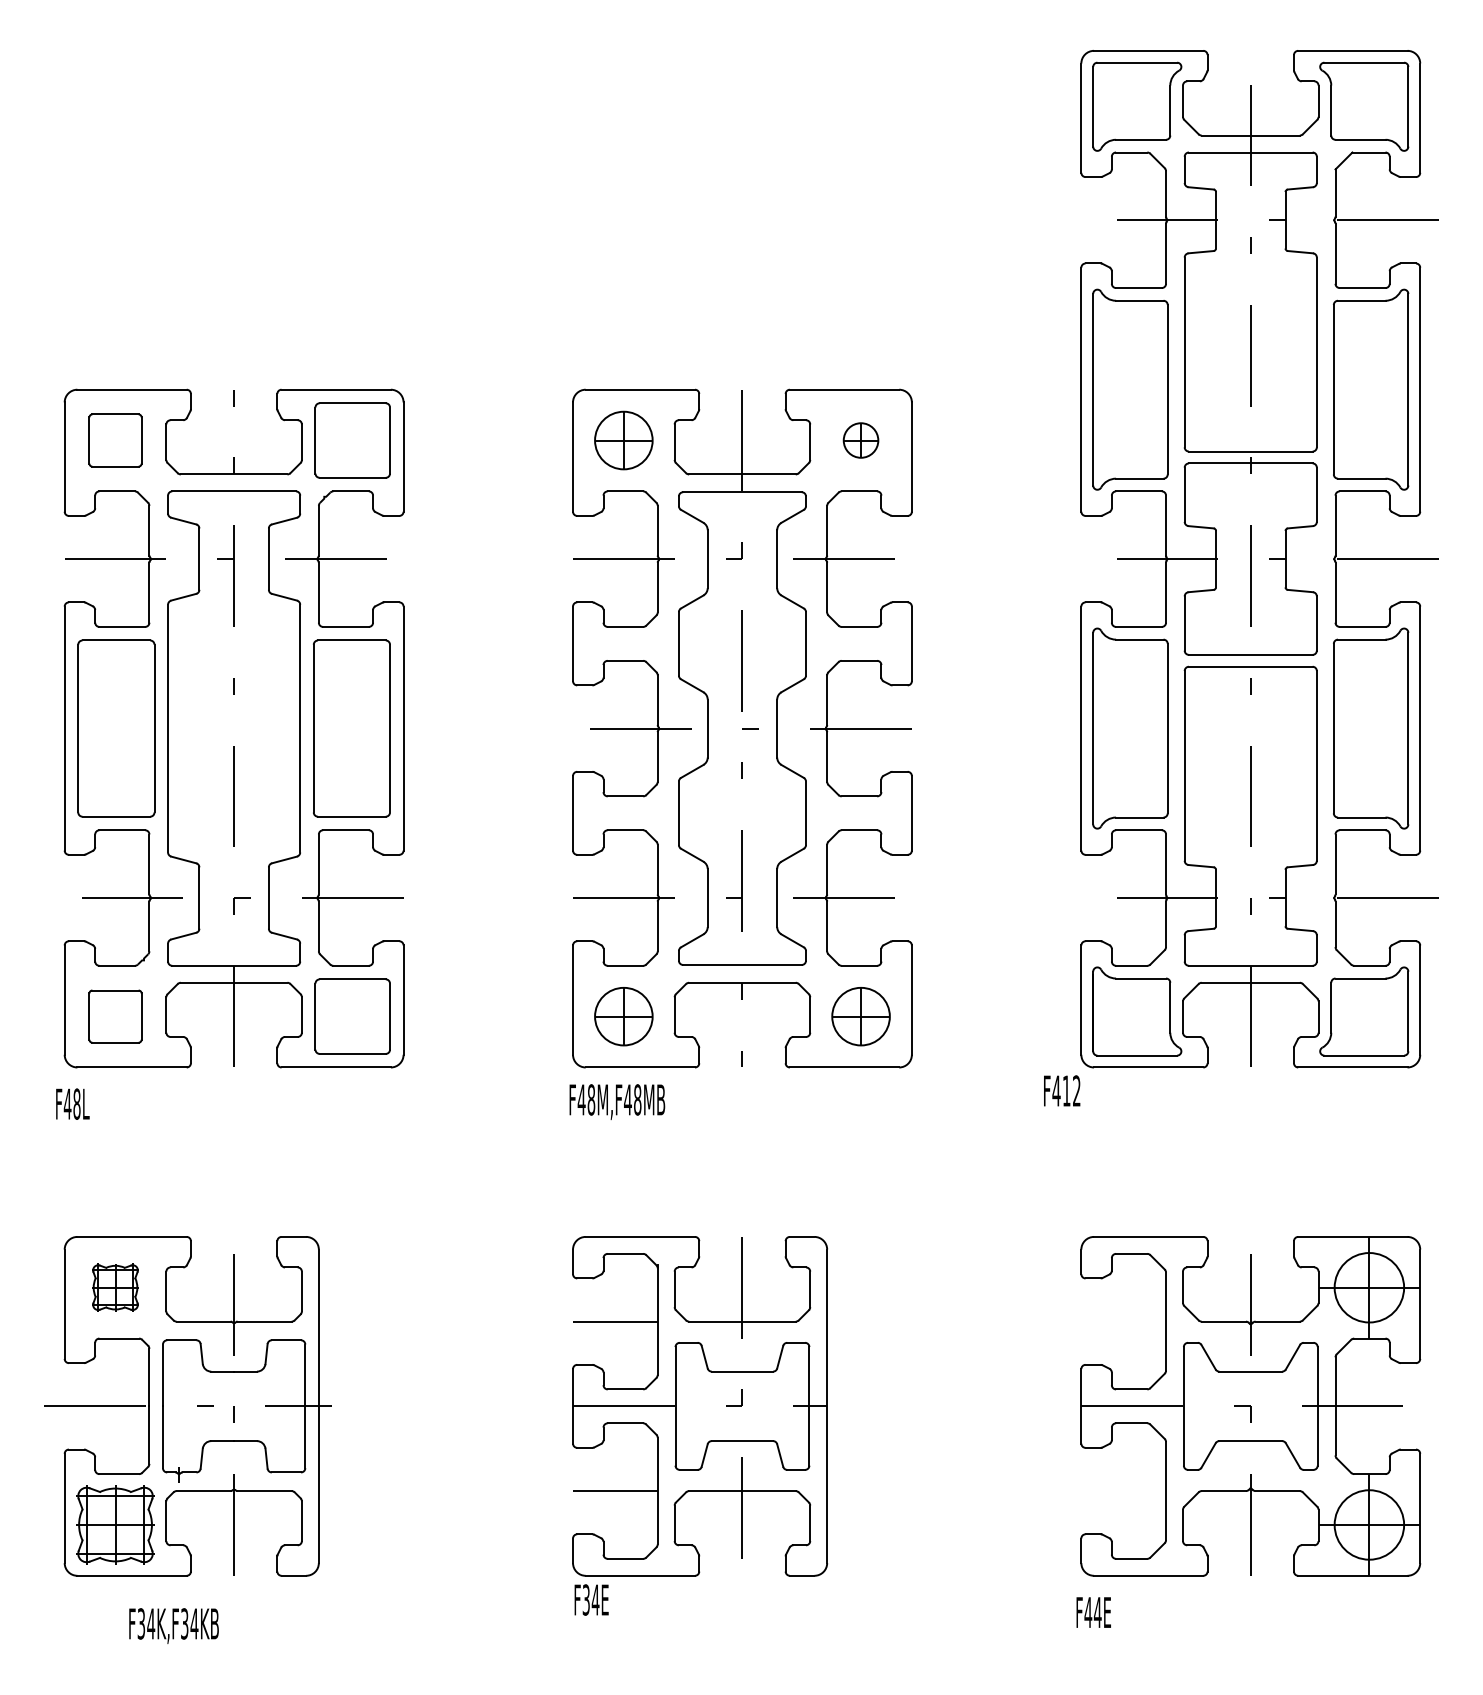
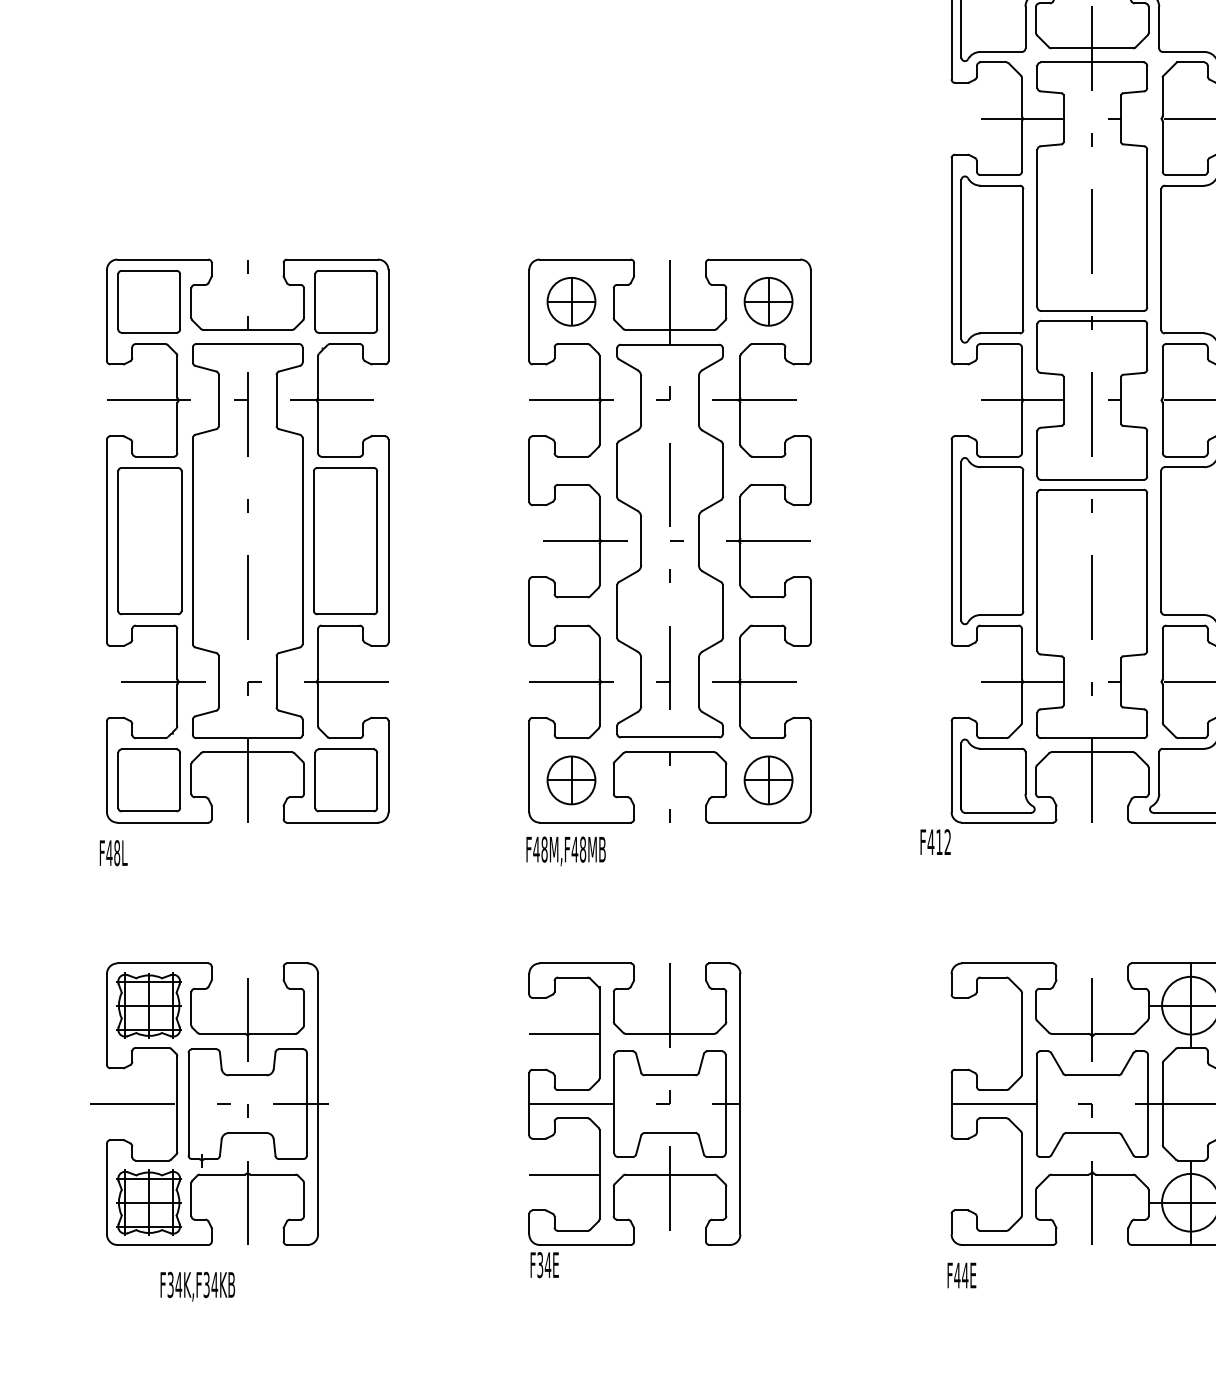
part: (115, 440) -> (149, 301), size x1.43
part: (860, 440) -> (768, 301), size x1.67
part: (115, 1016) -> (149, 780), size x1.43
part: (115, 1287) -> (149, 1005), size x1.67

